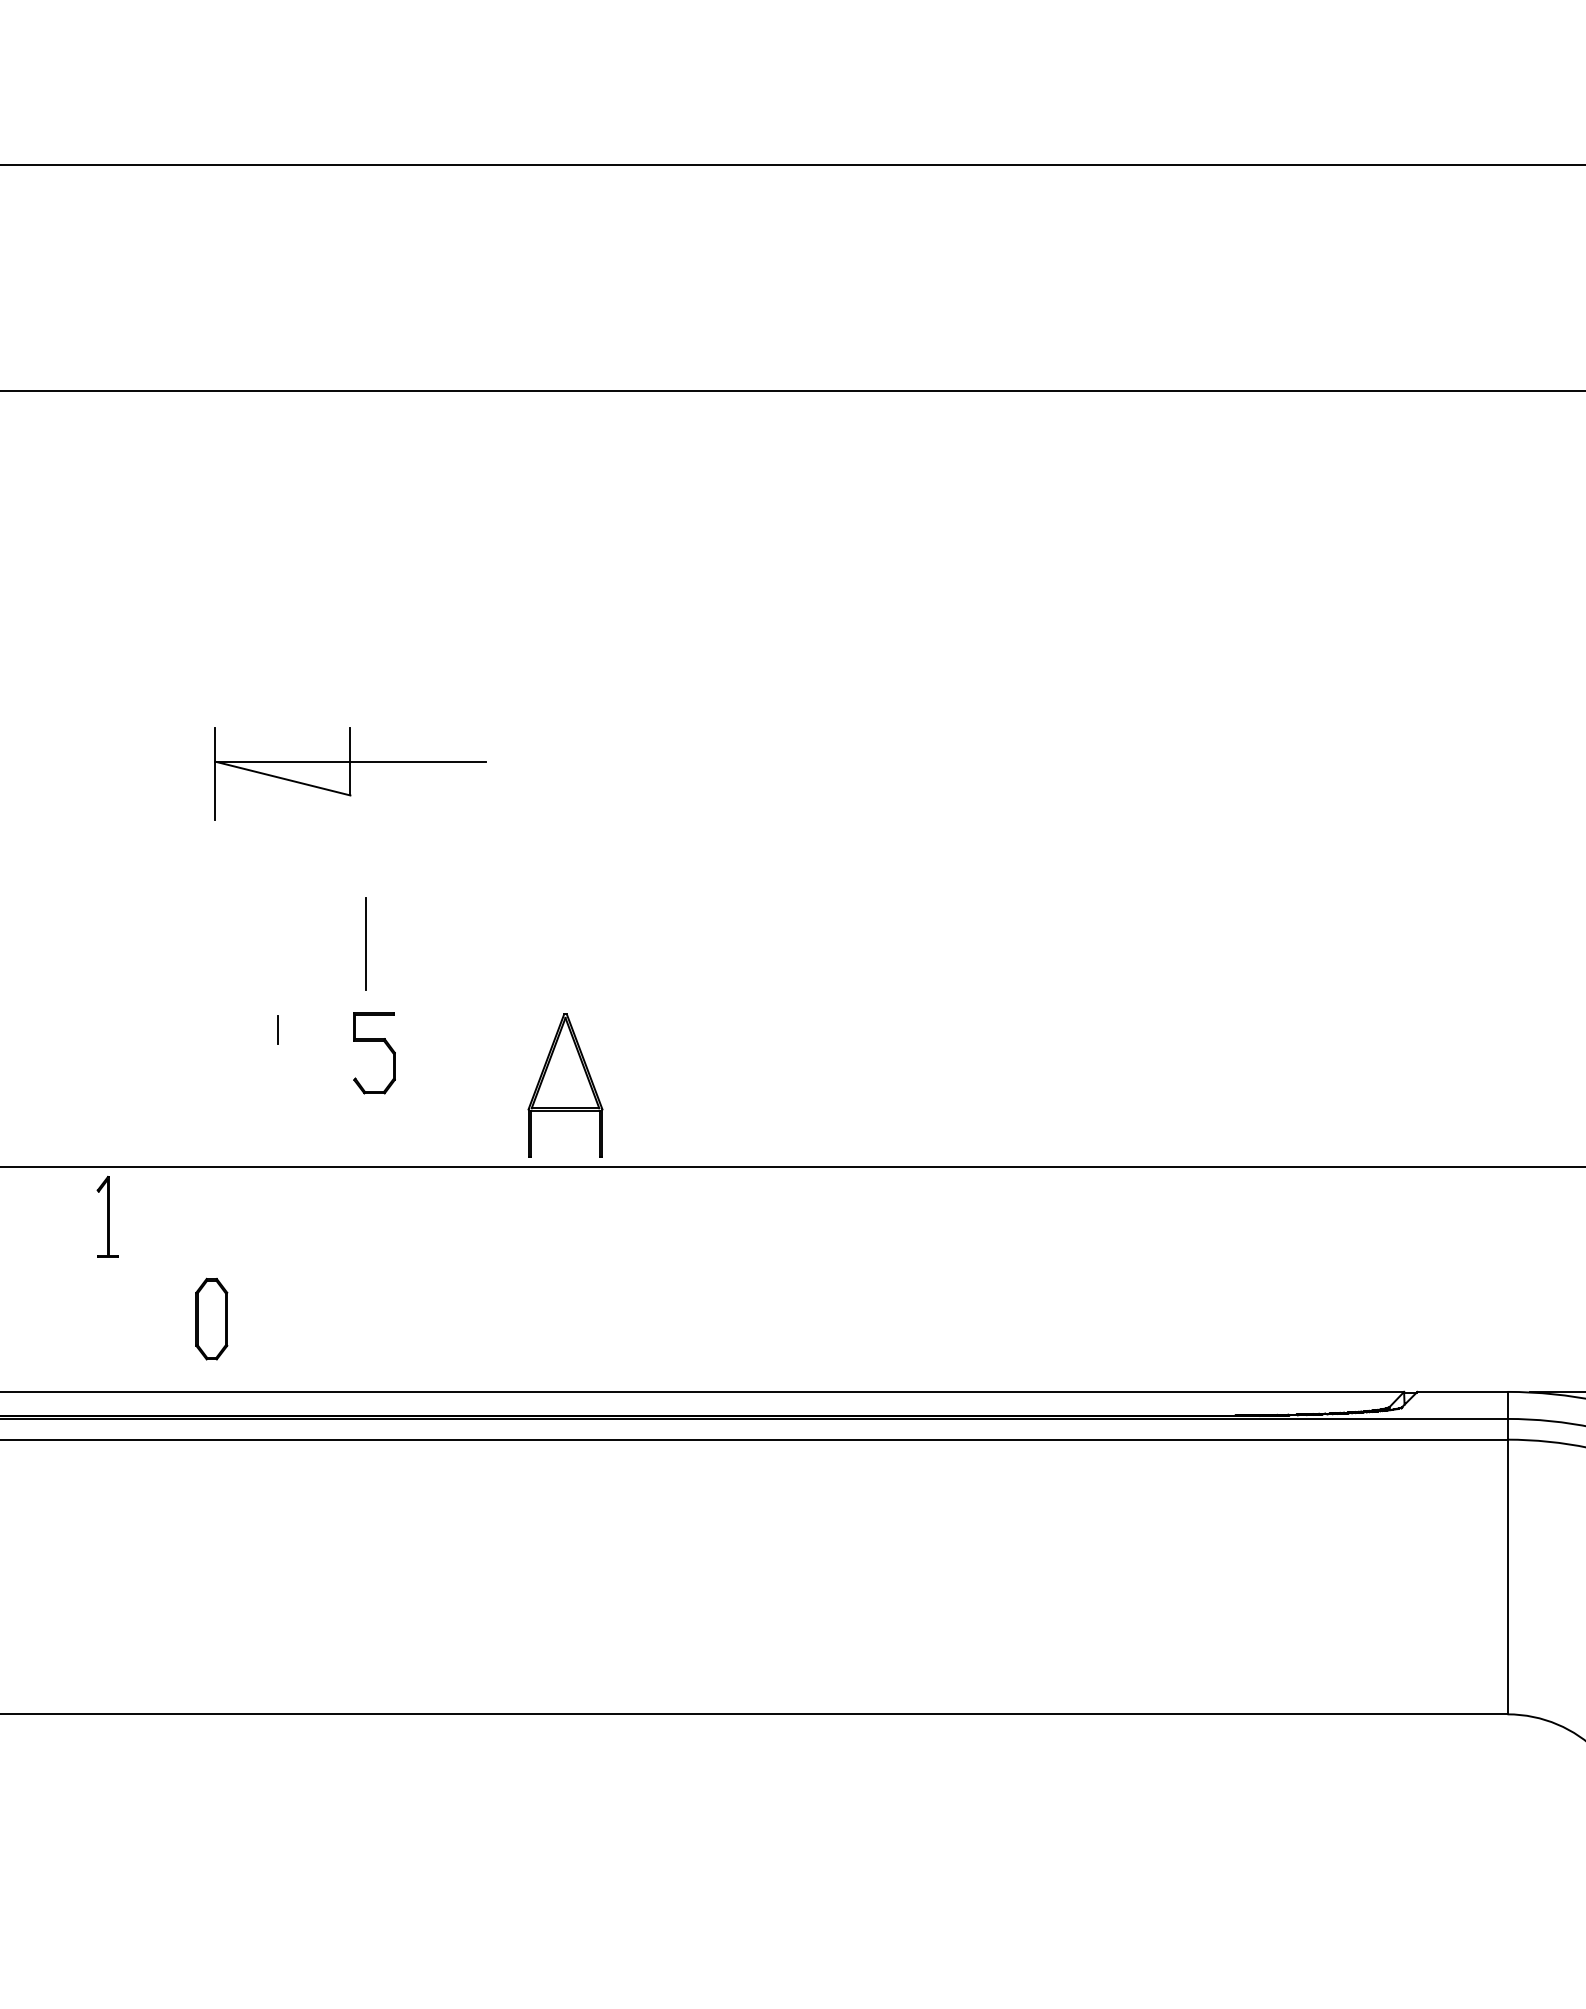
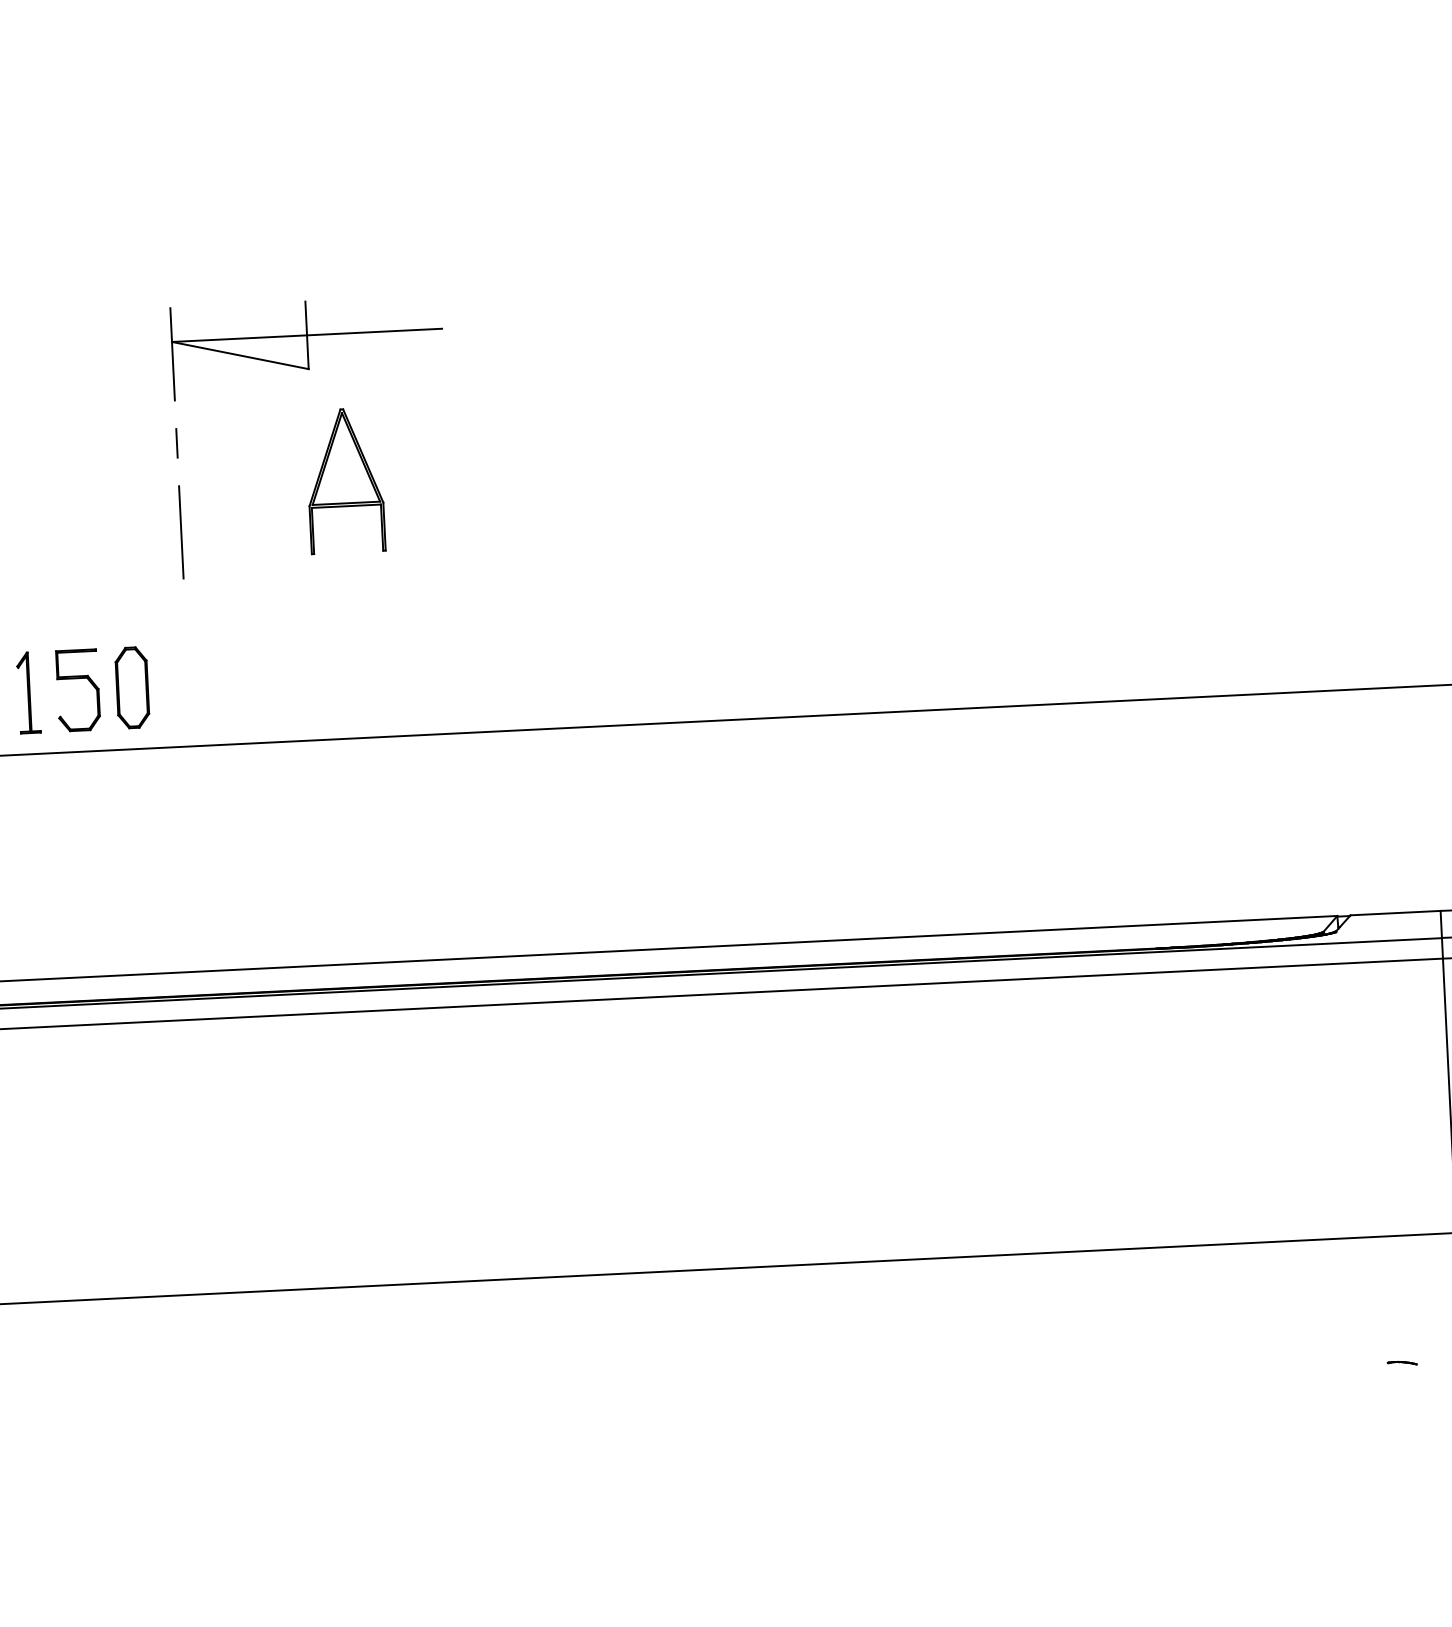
part: (350, 773) -> (307, 347), moved
line: (365, 943) -> (180, 531), moved
line: (277, 1029) -> (176, 442), moved
part: (374, 1041) -> (77, 678), moved
part: (565, 1085) -> (345, 480), moved
part: (107, 1216) -> (28, 692), moved
part: (211, 1318) -> (132, 687), moved
part: (1446, 1841) -> (1401, 1362), added

